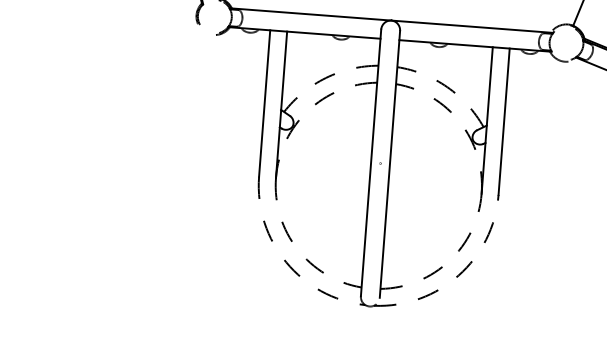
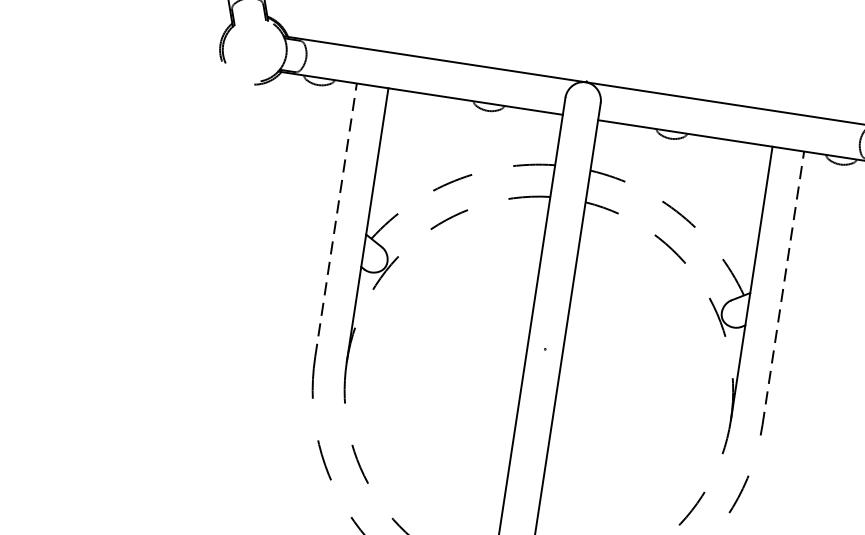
line: (264, 103) -> (335, 220), solid -> dashed
line: (504, 121) -> (784, 287), solid -> dashed

